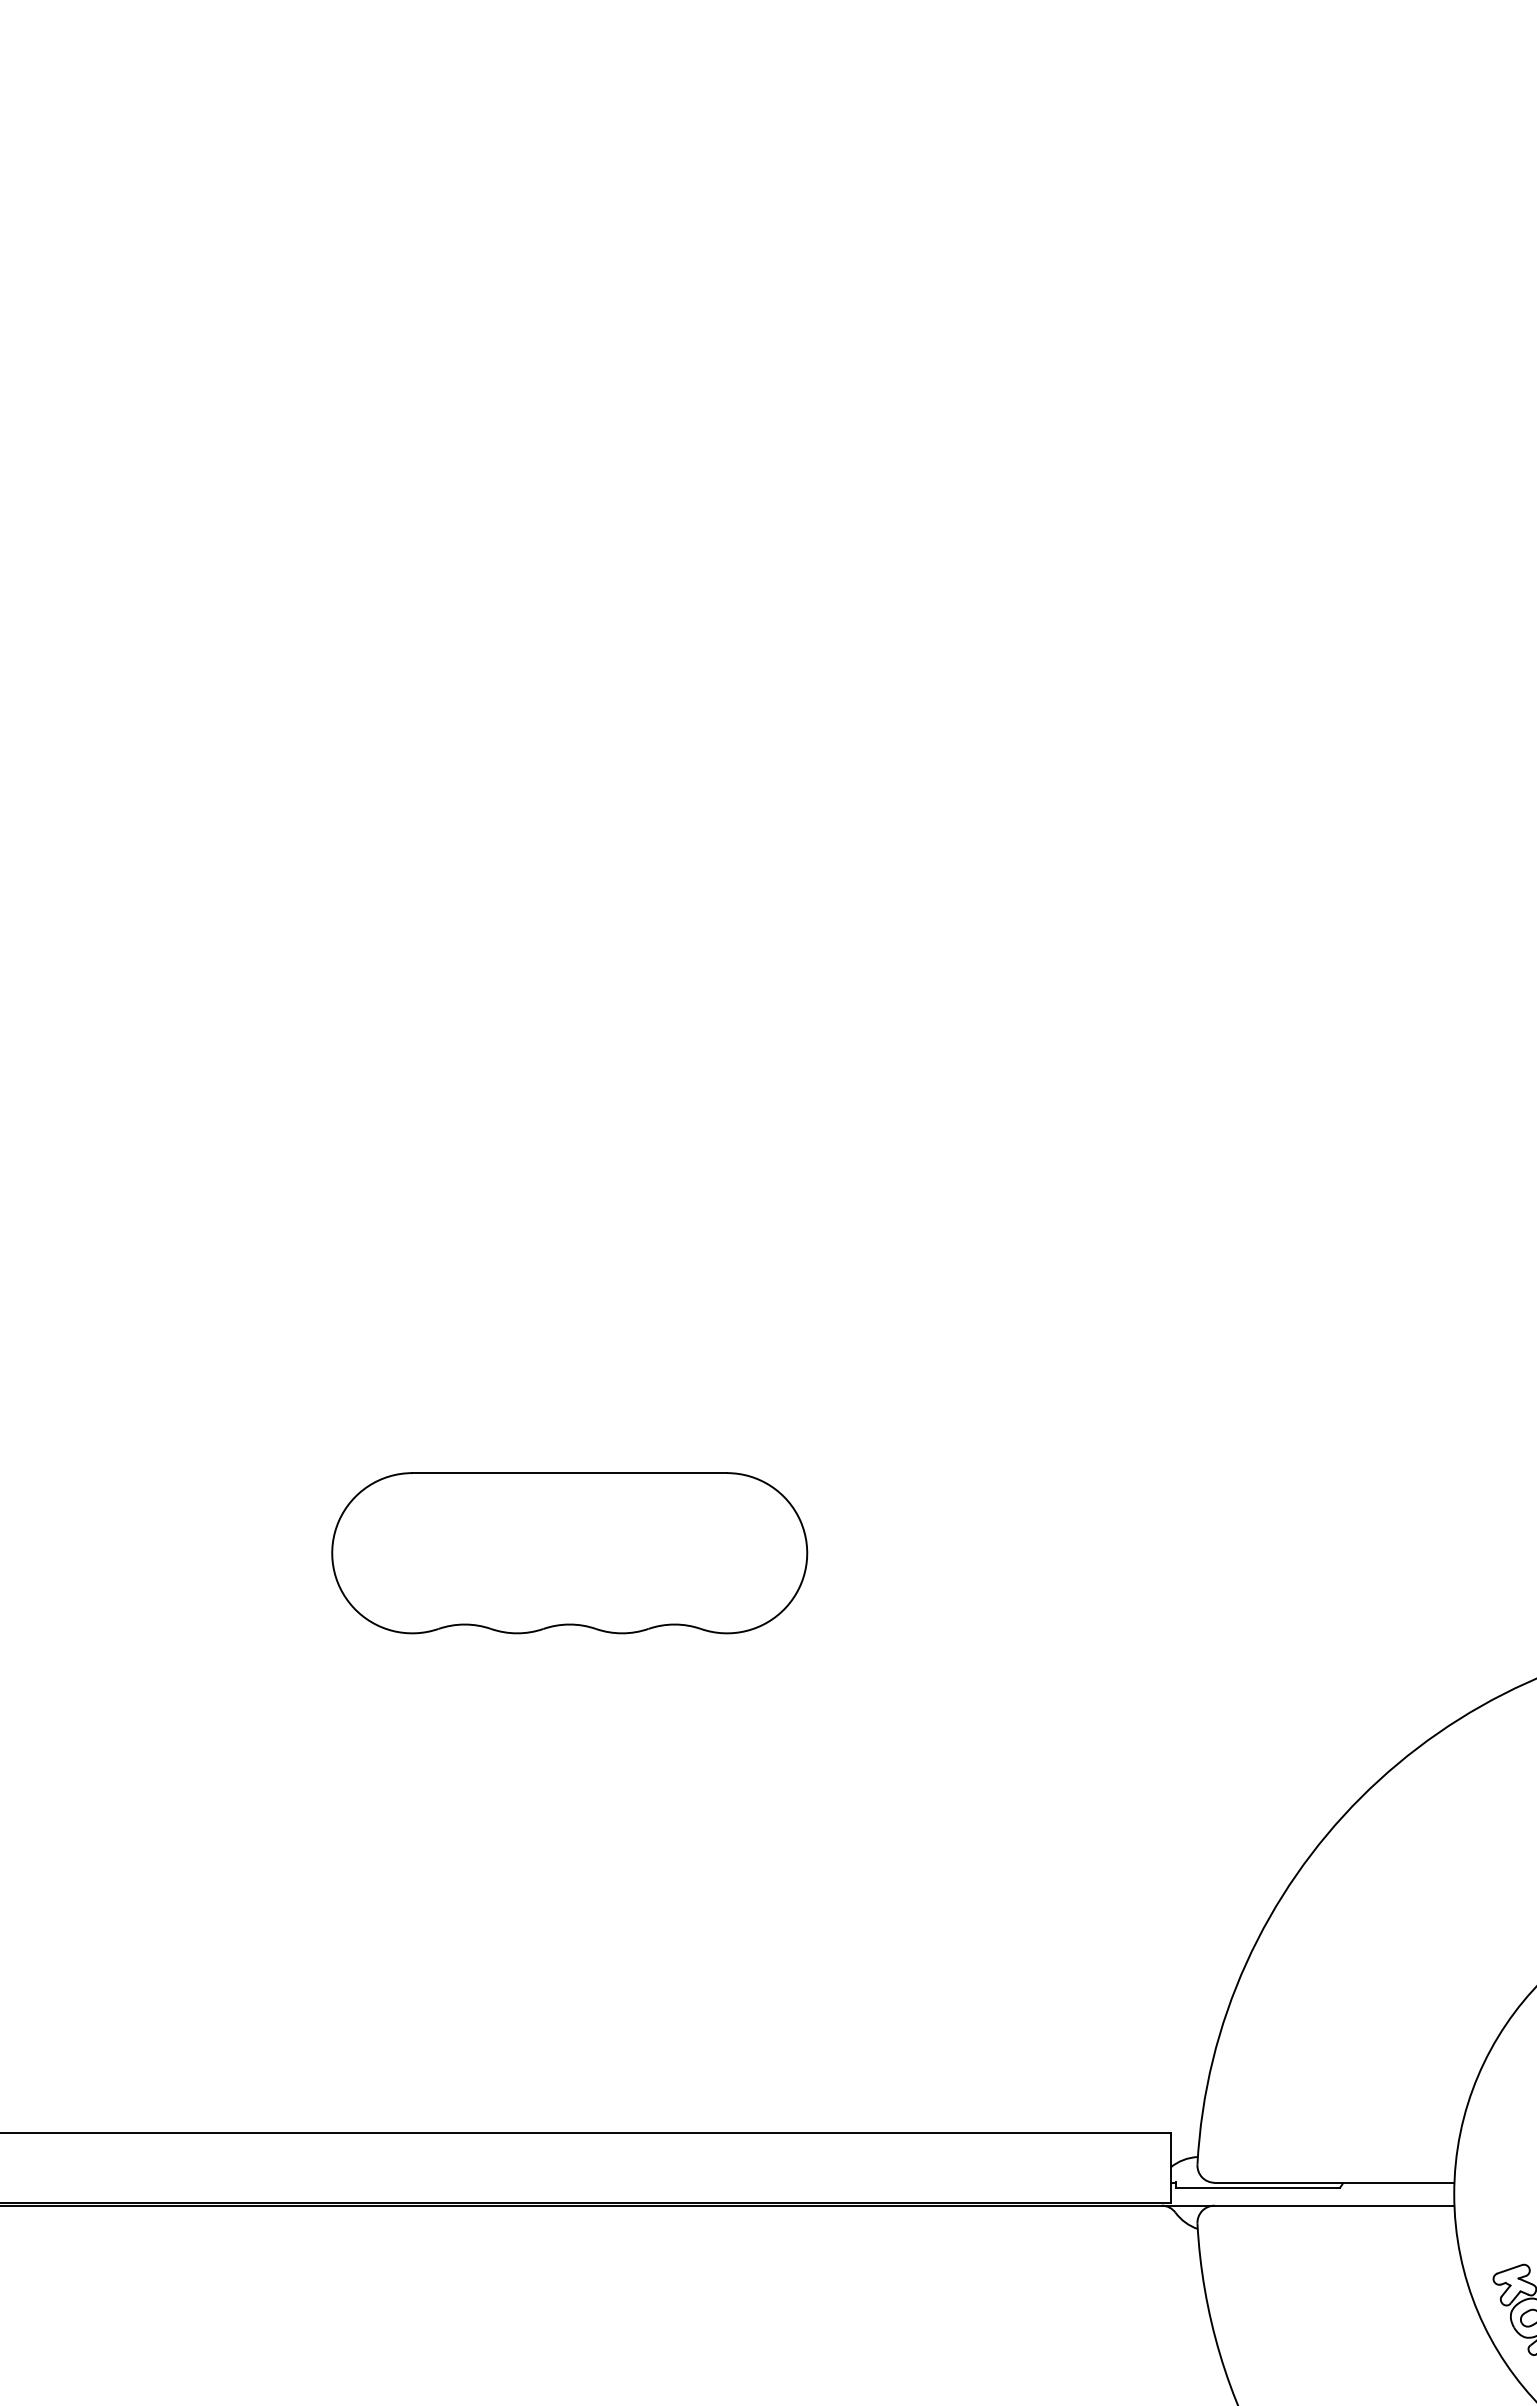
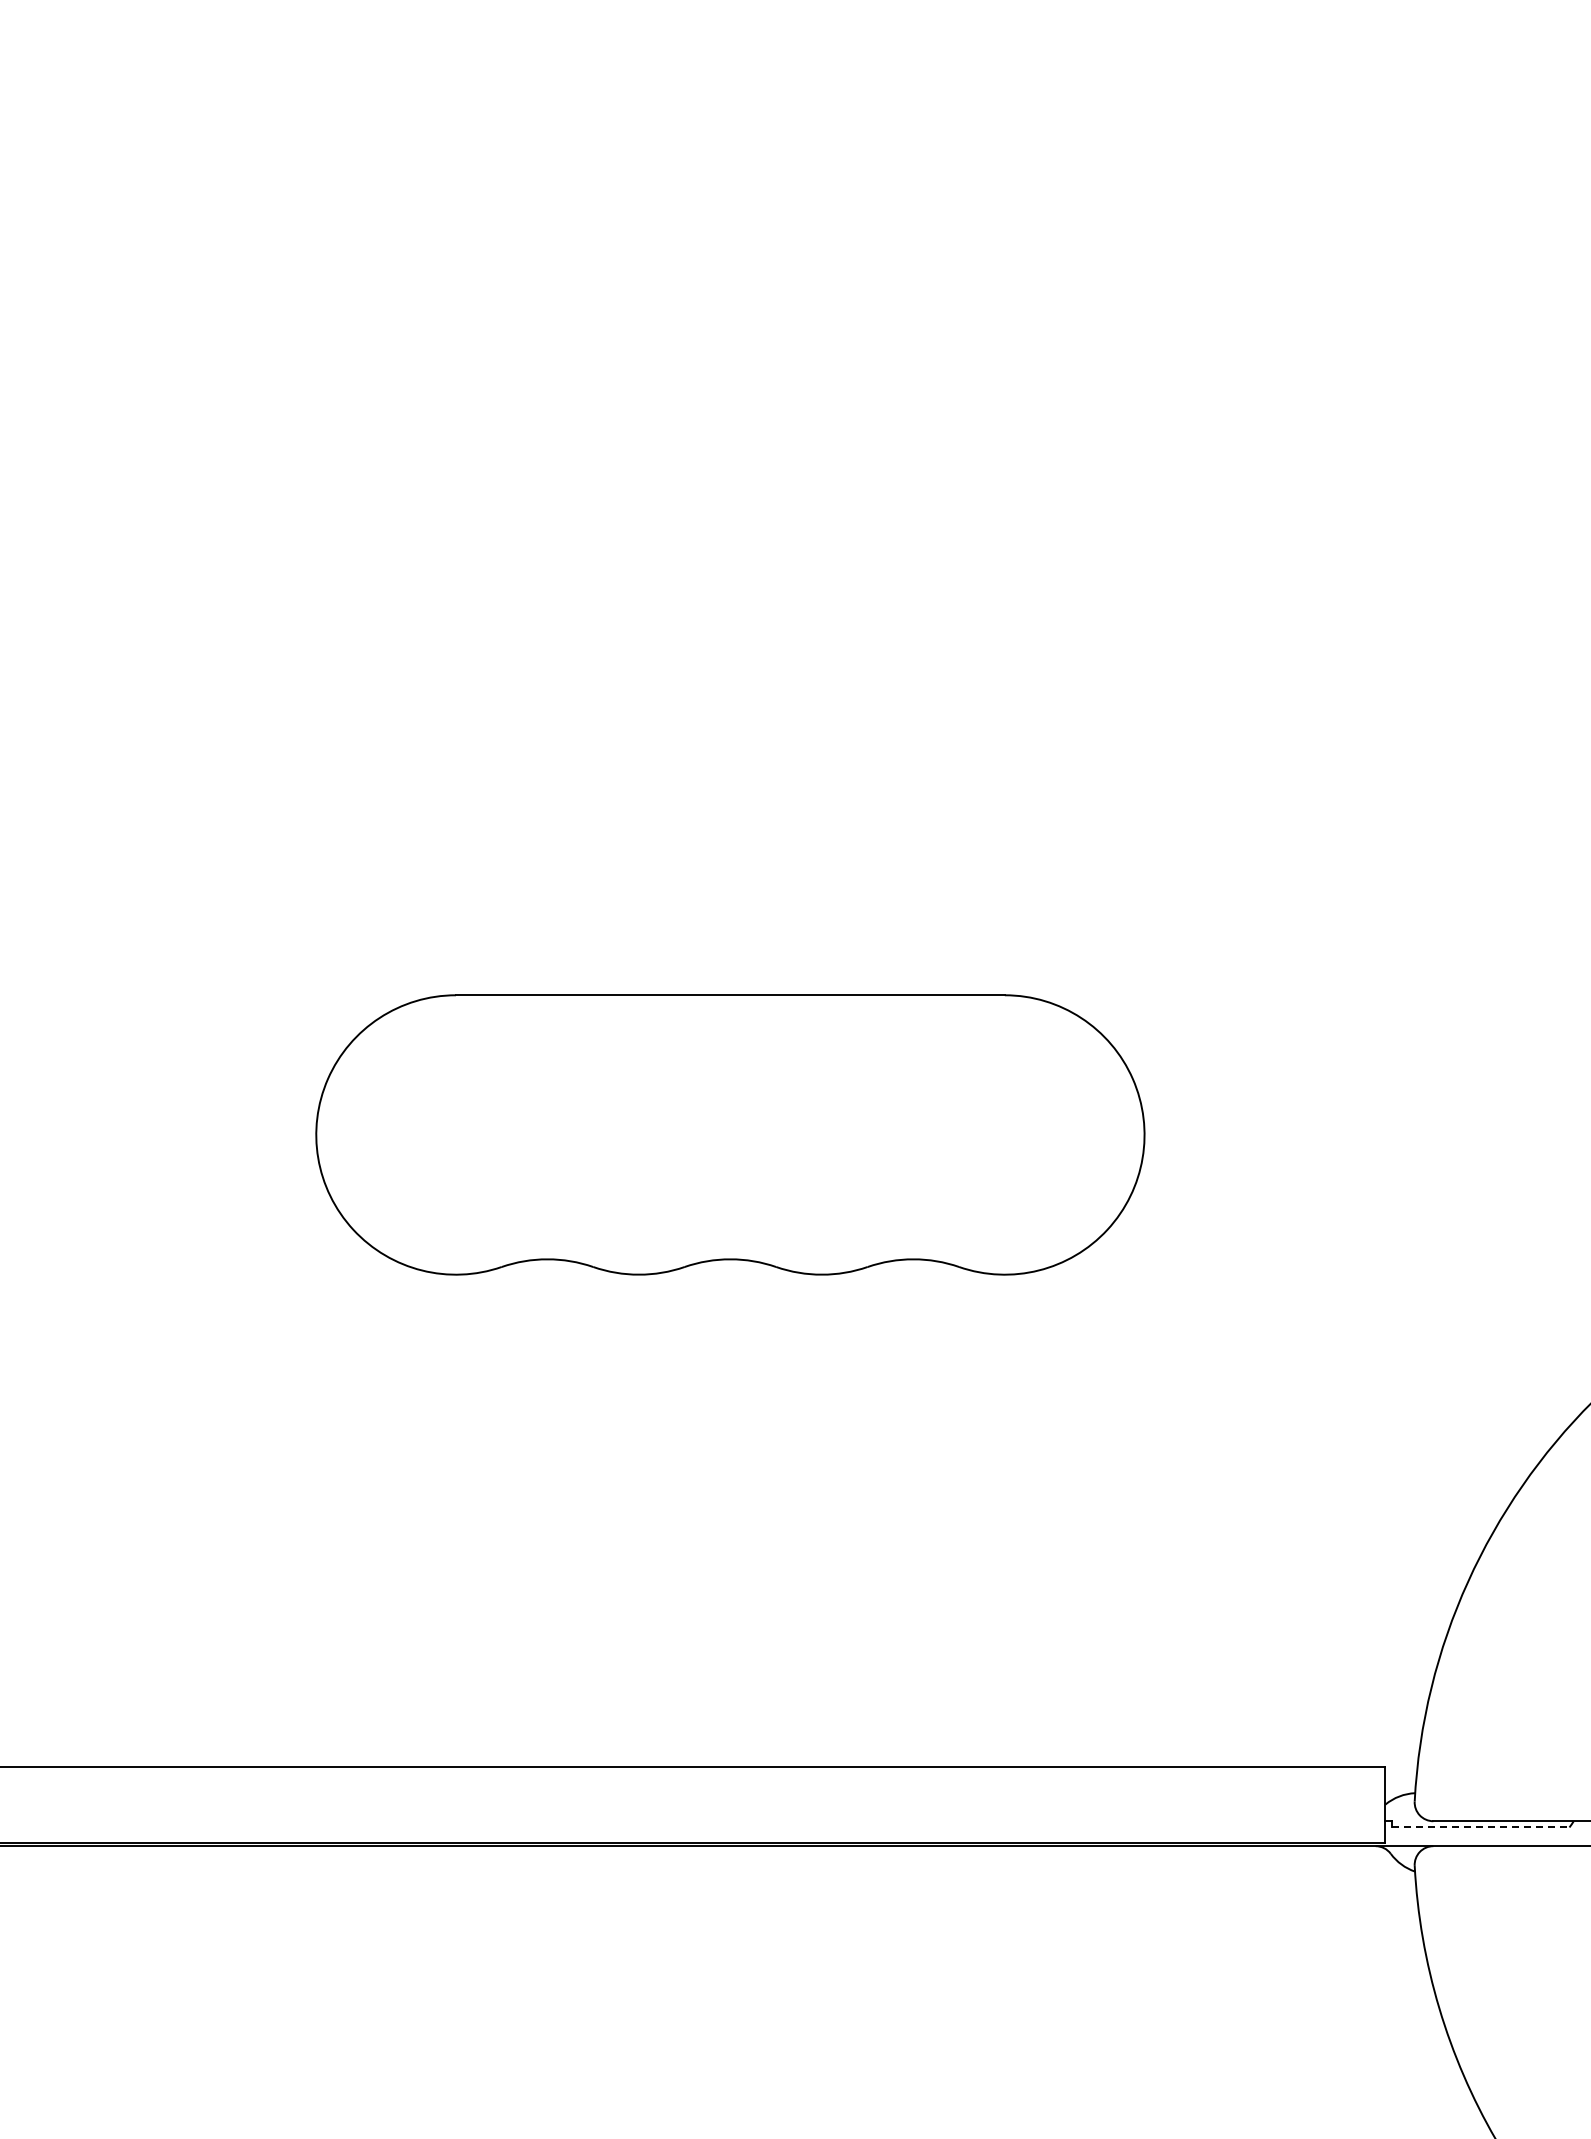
part: (569, 1553) -> (730, 1135), size x1.6
line: (1257, 2188) -> (1480, 1827), solid -> dashed

